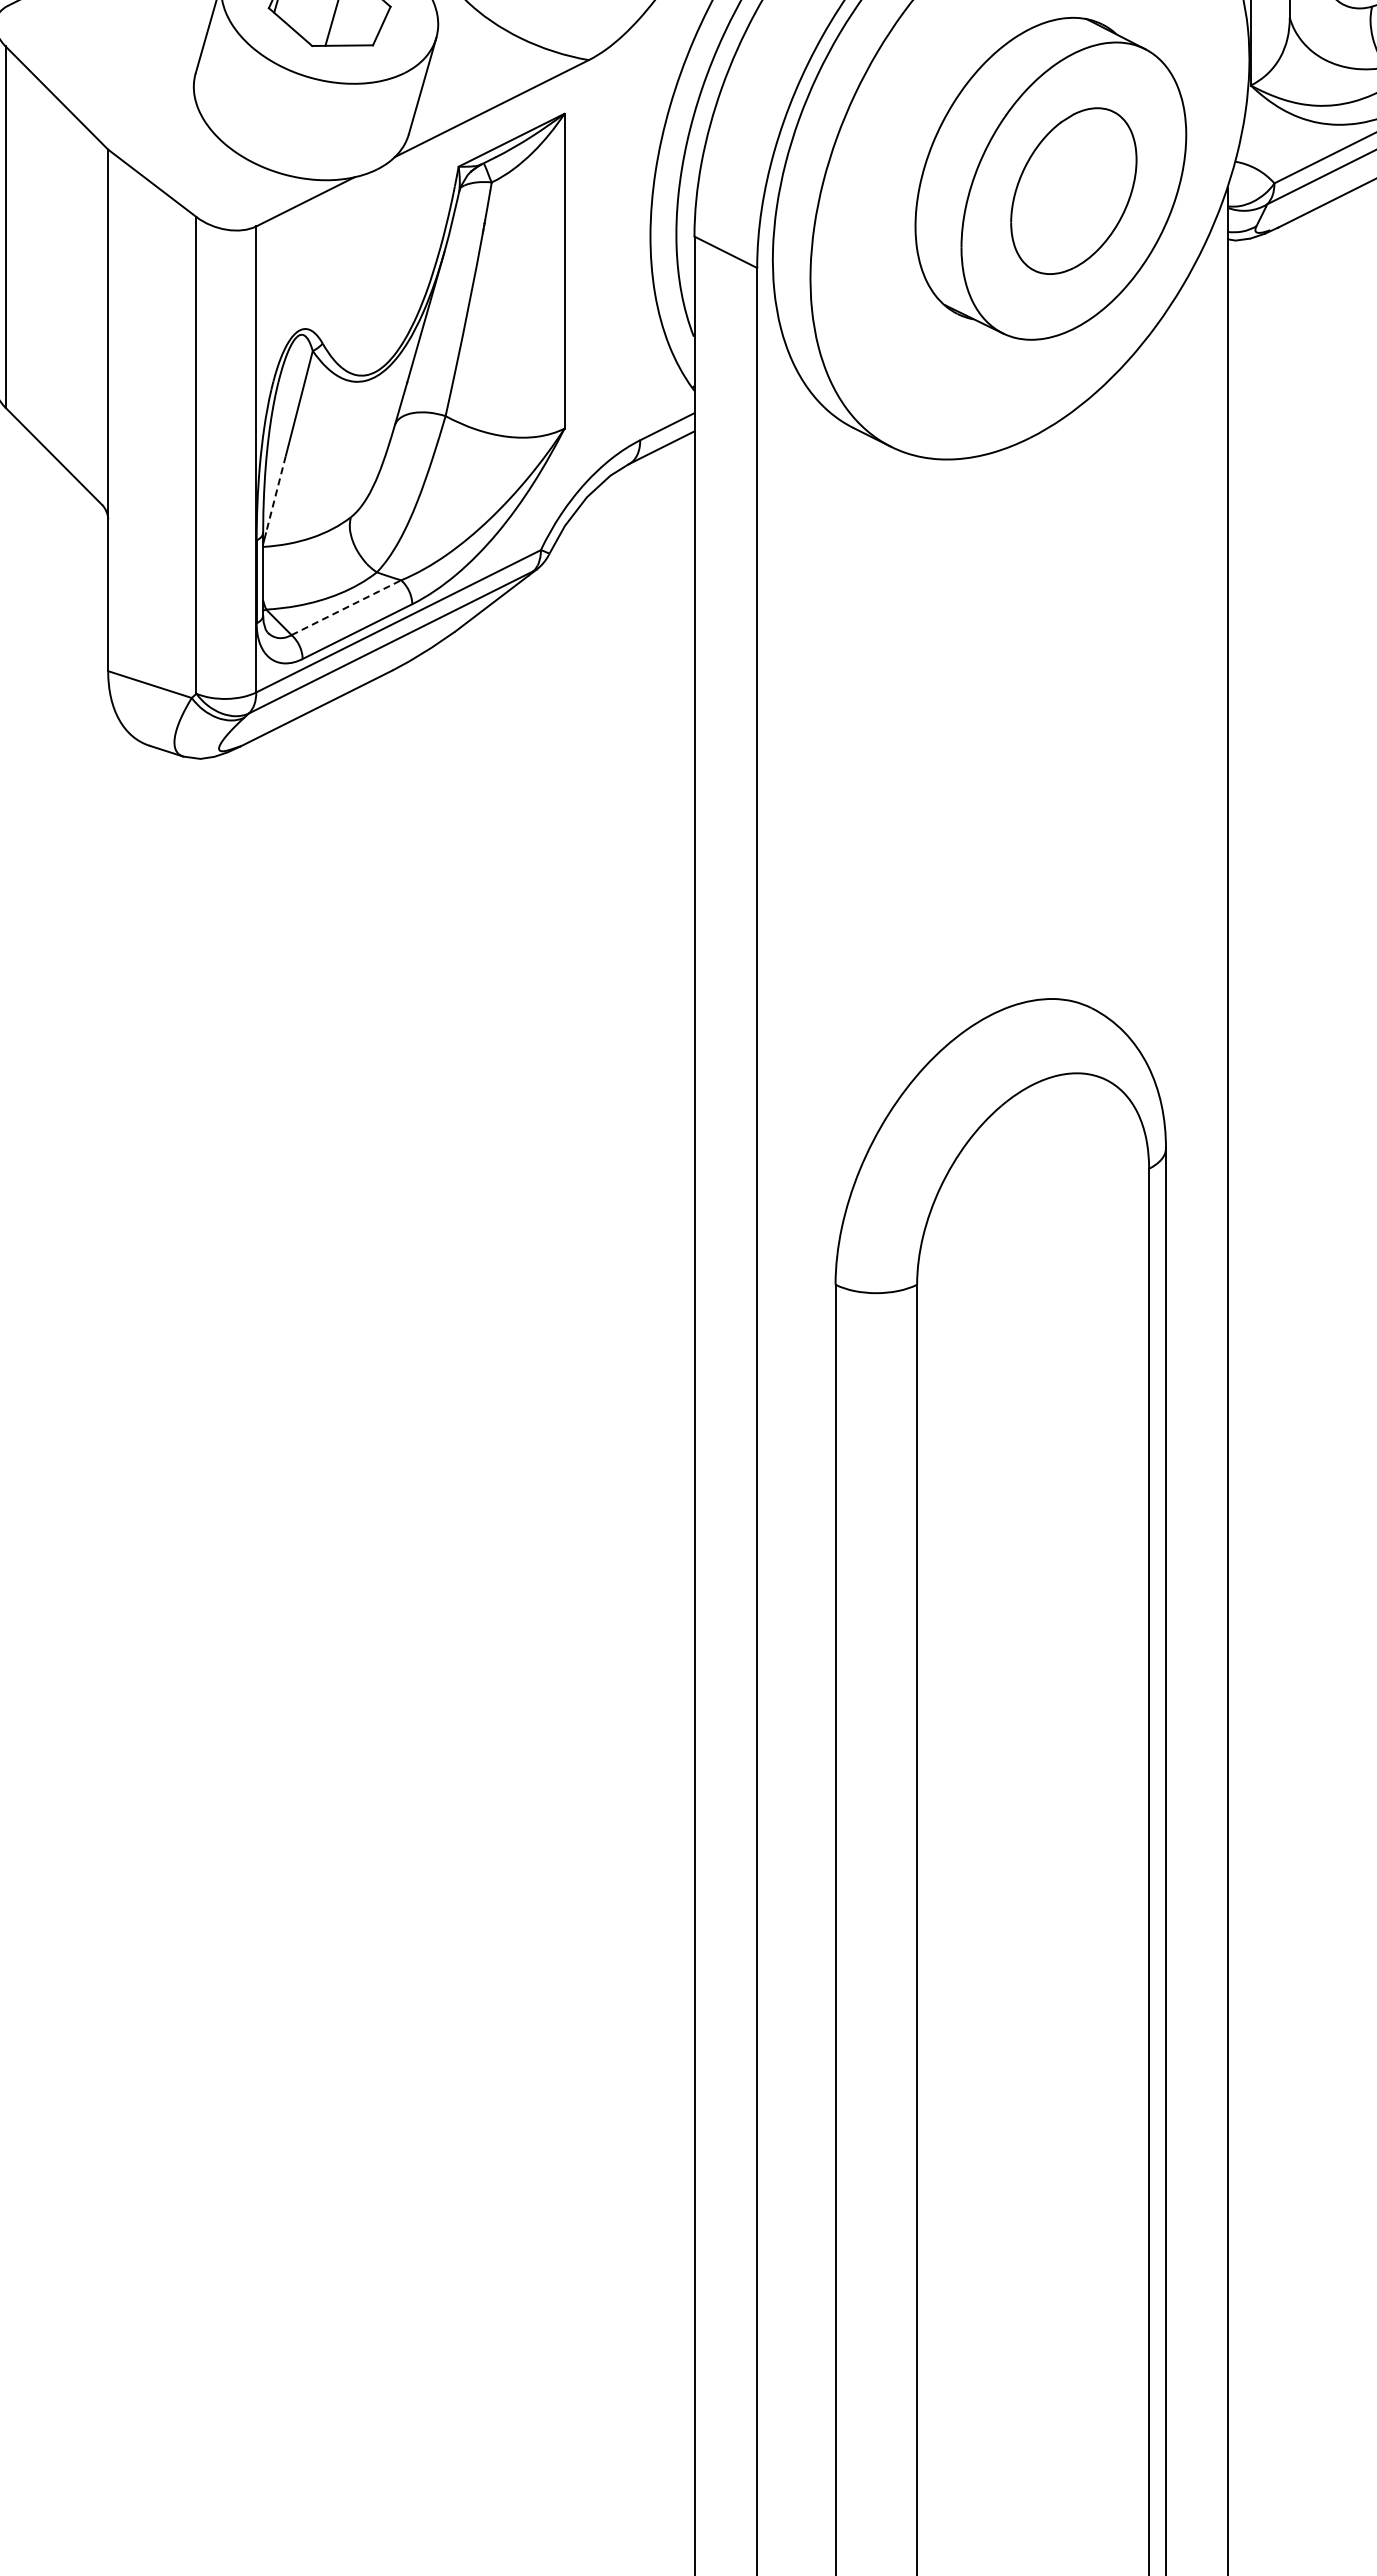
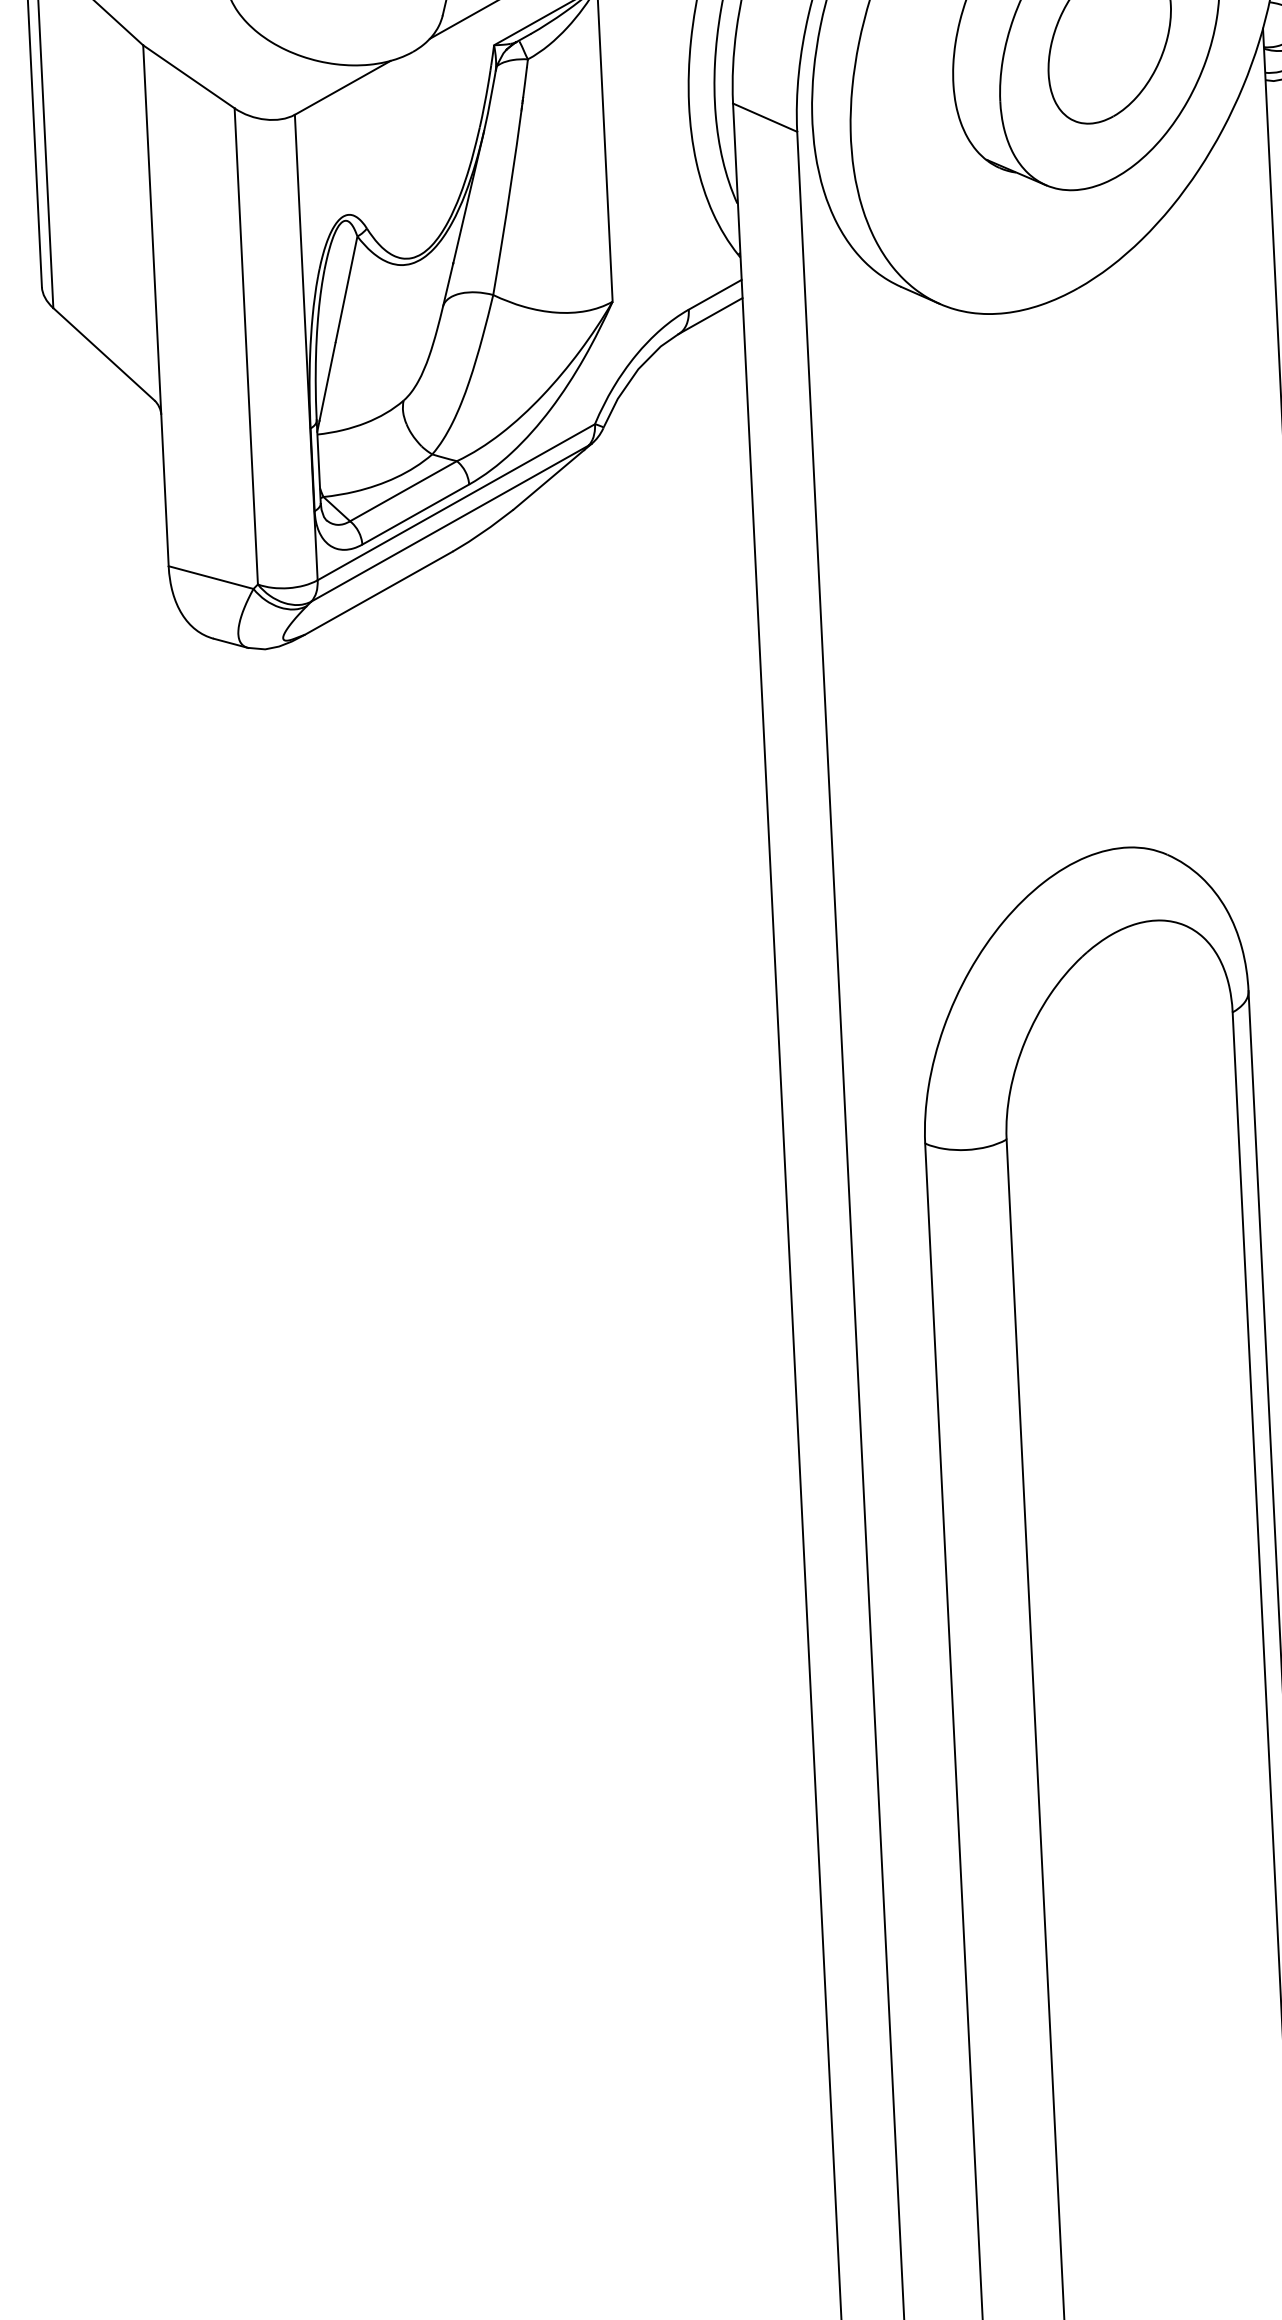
line: (275, 494) -> (327, 381), dashed -> solid
line: (346, 607) -> (403, 490), dashed -> solid

